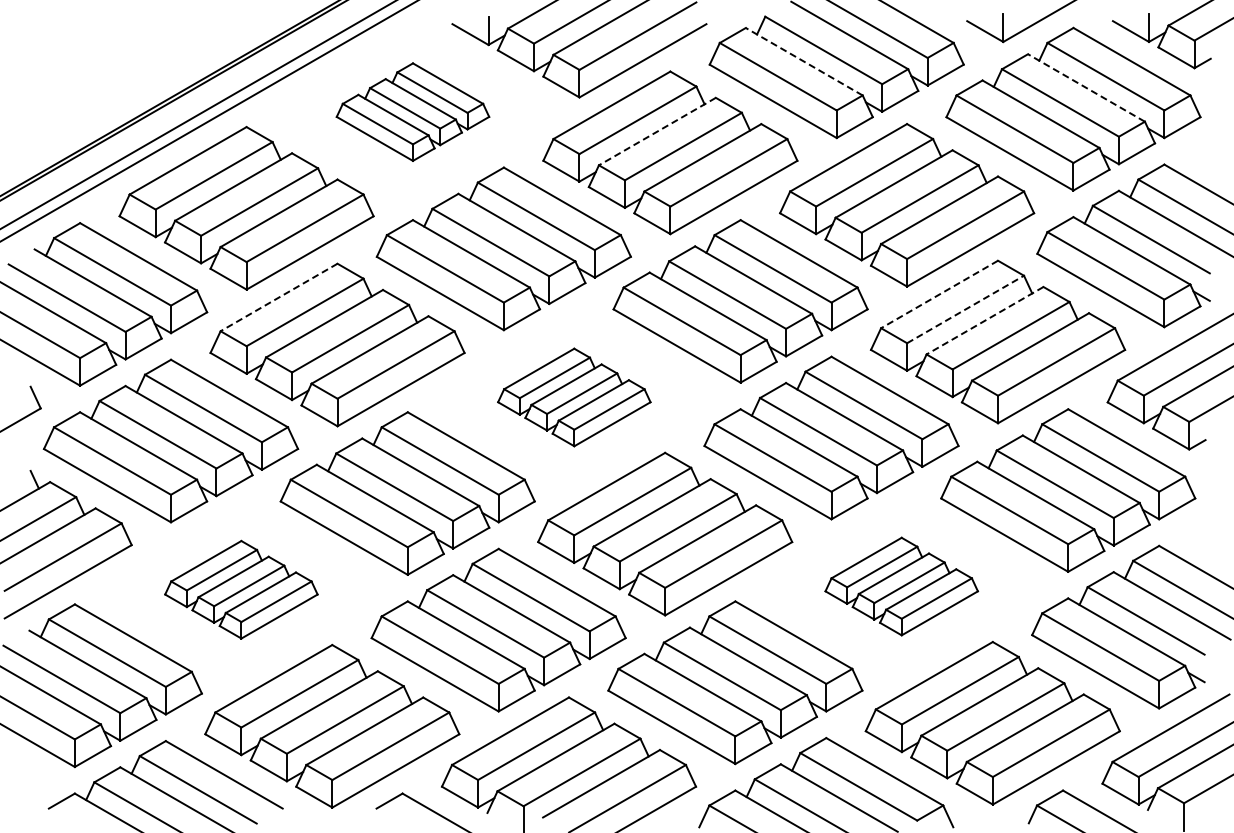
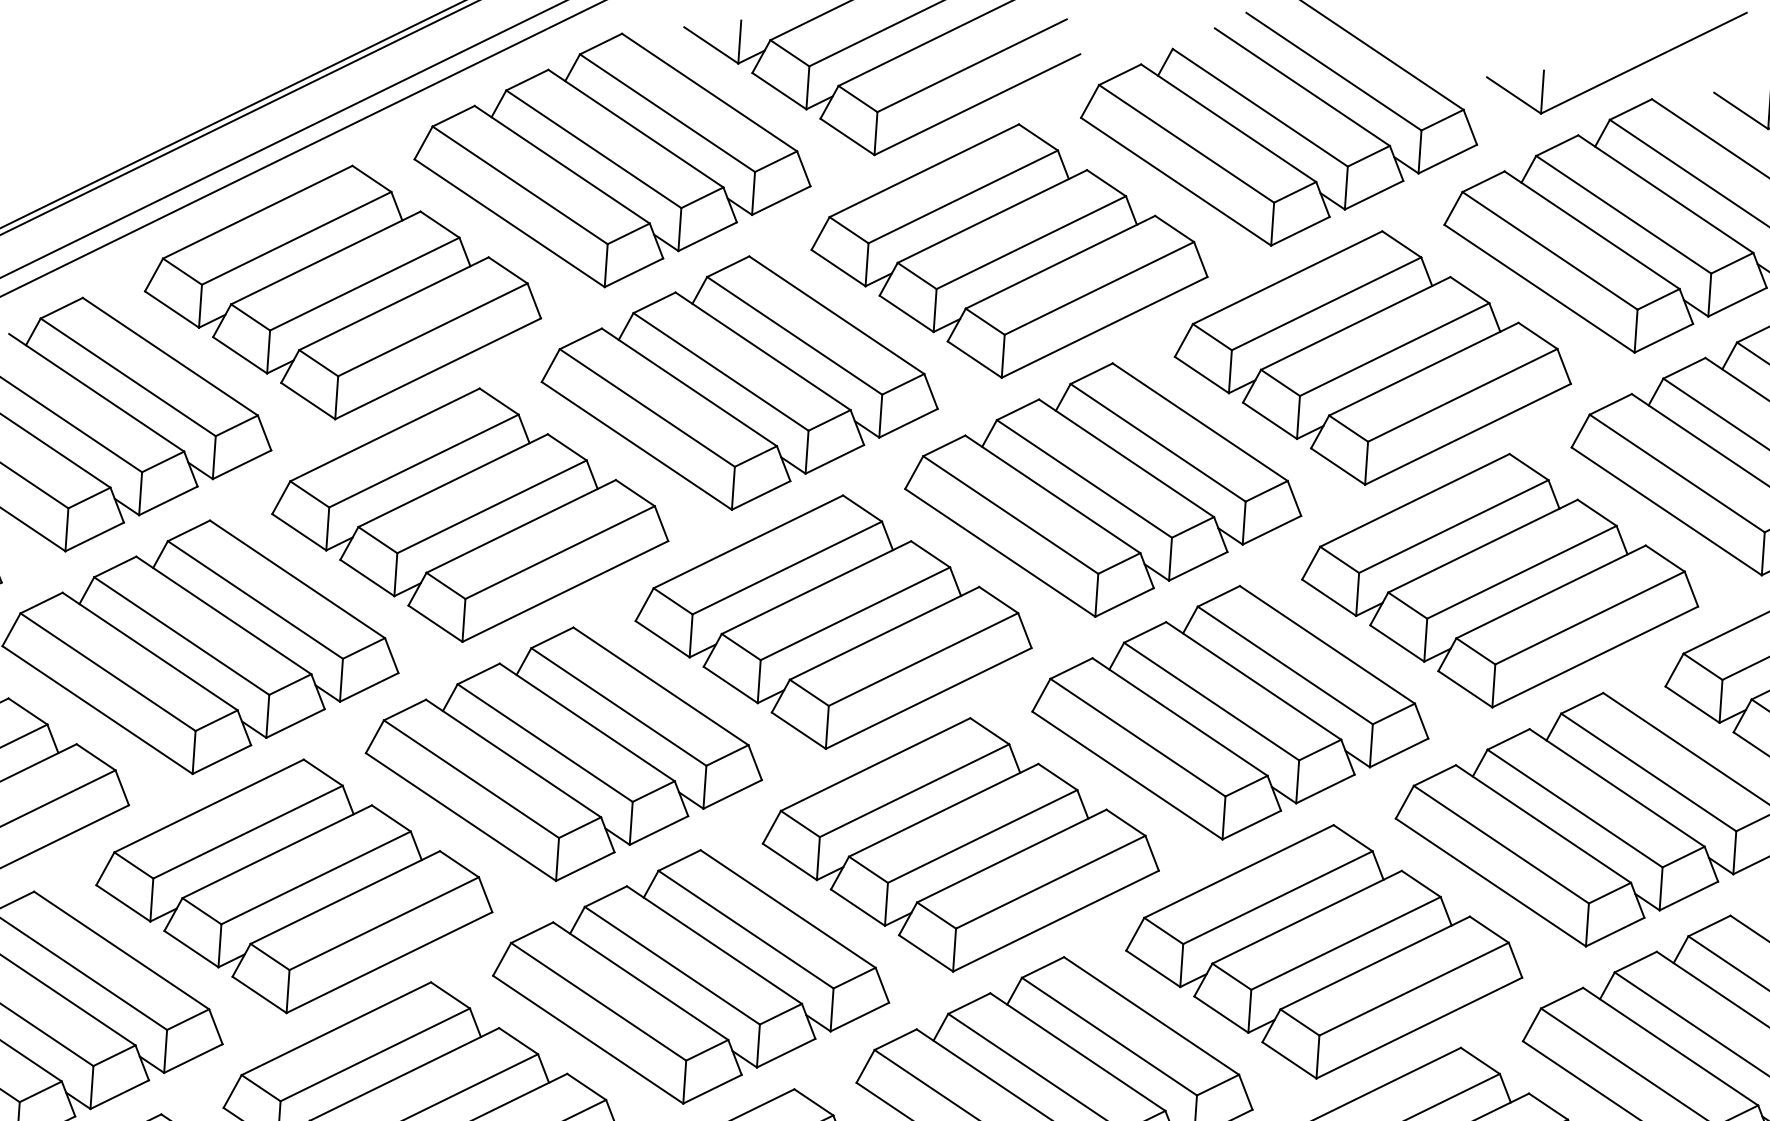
line: (803, 61) -> (1227, 122), dashed -> solid
line: (1086, 87) -> (1665, 193), dashed -> solid
part: (412, 111) -> (612, 159), size x1.67
line: (656, 131) -> (990, 216), dashed -> solid
line: (939, 294) -> (1414, 500), dashed -> solid
line: (278, 297) -> (384, 434), dashed -> solid
line: (966, 309) -> (1455, 526), dashed -> solid
line: (984, 320) -> (1482, 545), dashed -> solid
part: (574, 397) -> (834, 622), size x1.67
part: (901, 586) -> (1324, 951), size x1.67
part: (241, 589) -> (295, 886), size x1.67

